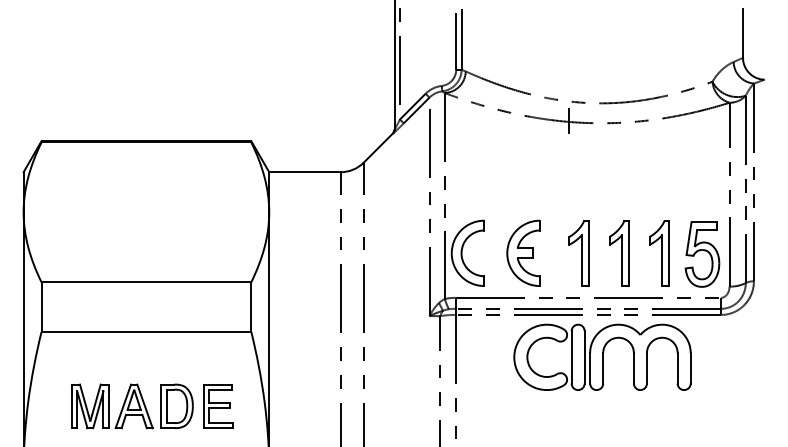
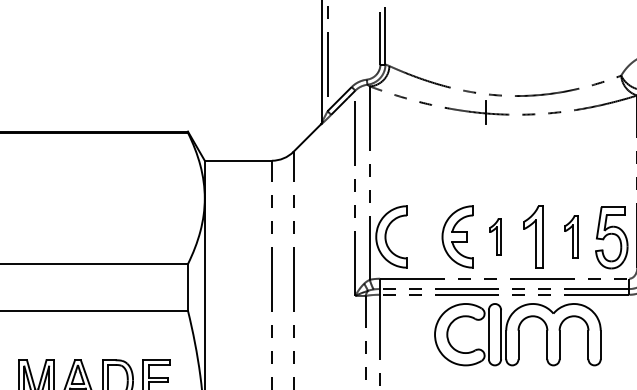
part: (523, 252) -> (457, 236), moved
part: (578, 253) -> (495, 237), size x0.6
part: (659, 253) -> (571, 237), size x0.7

